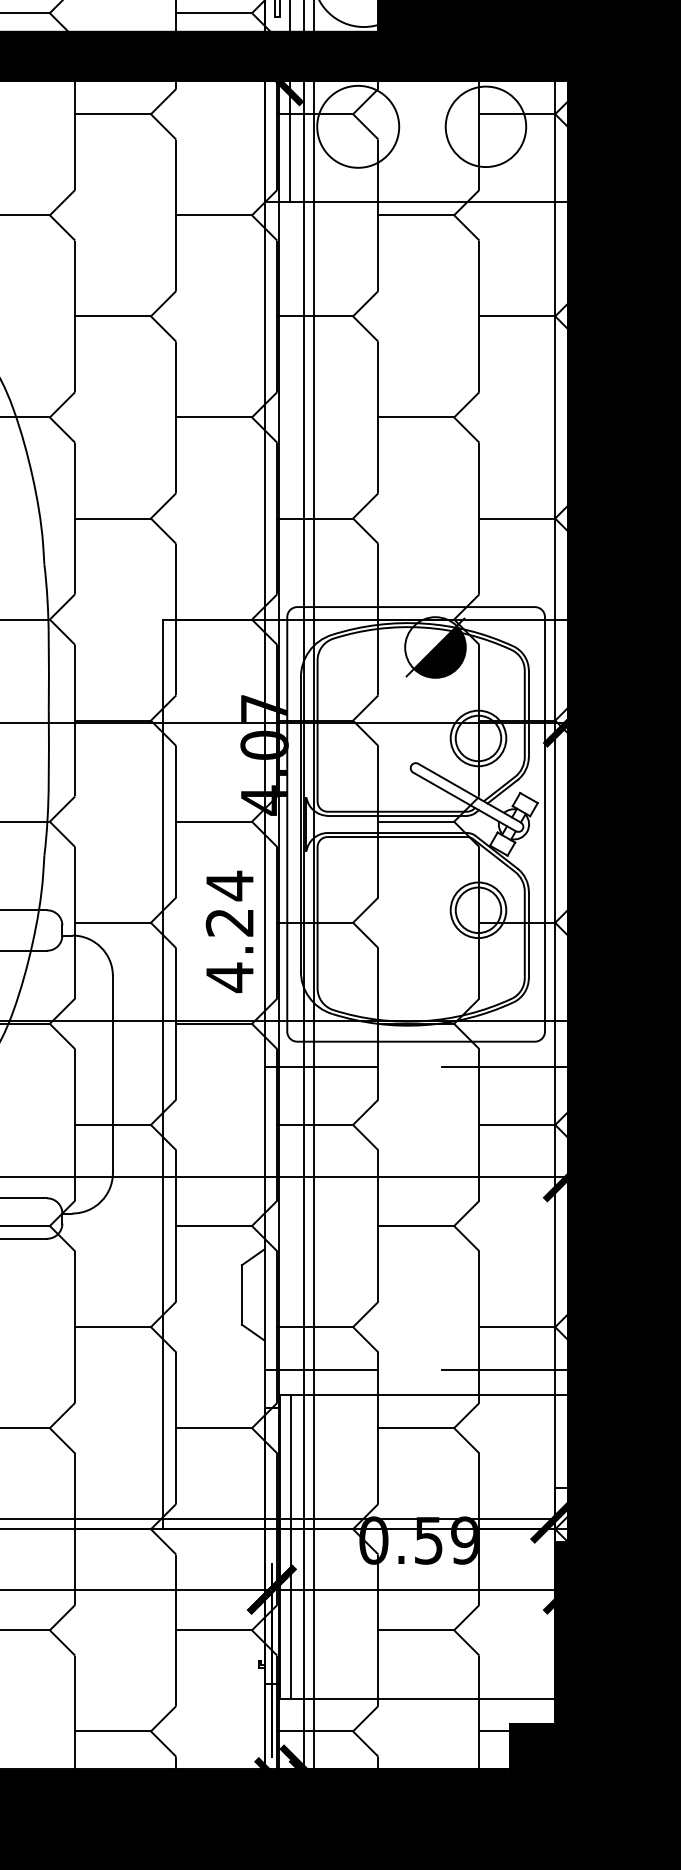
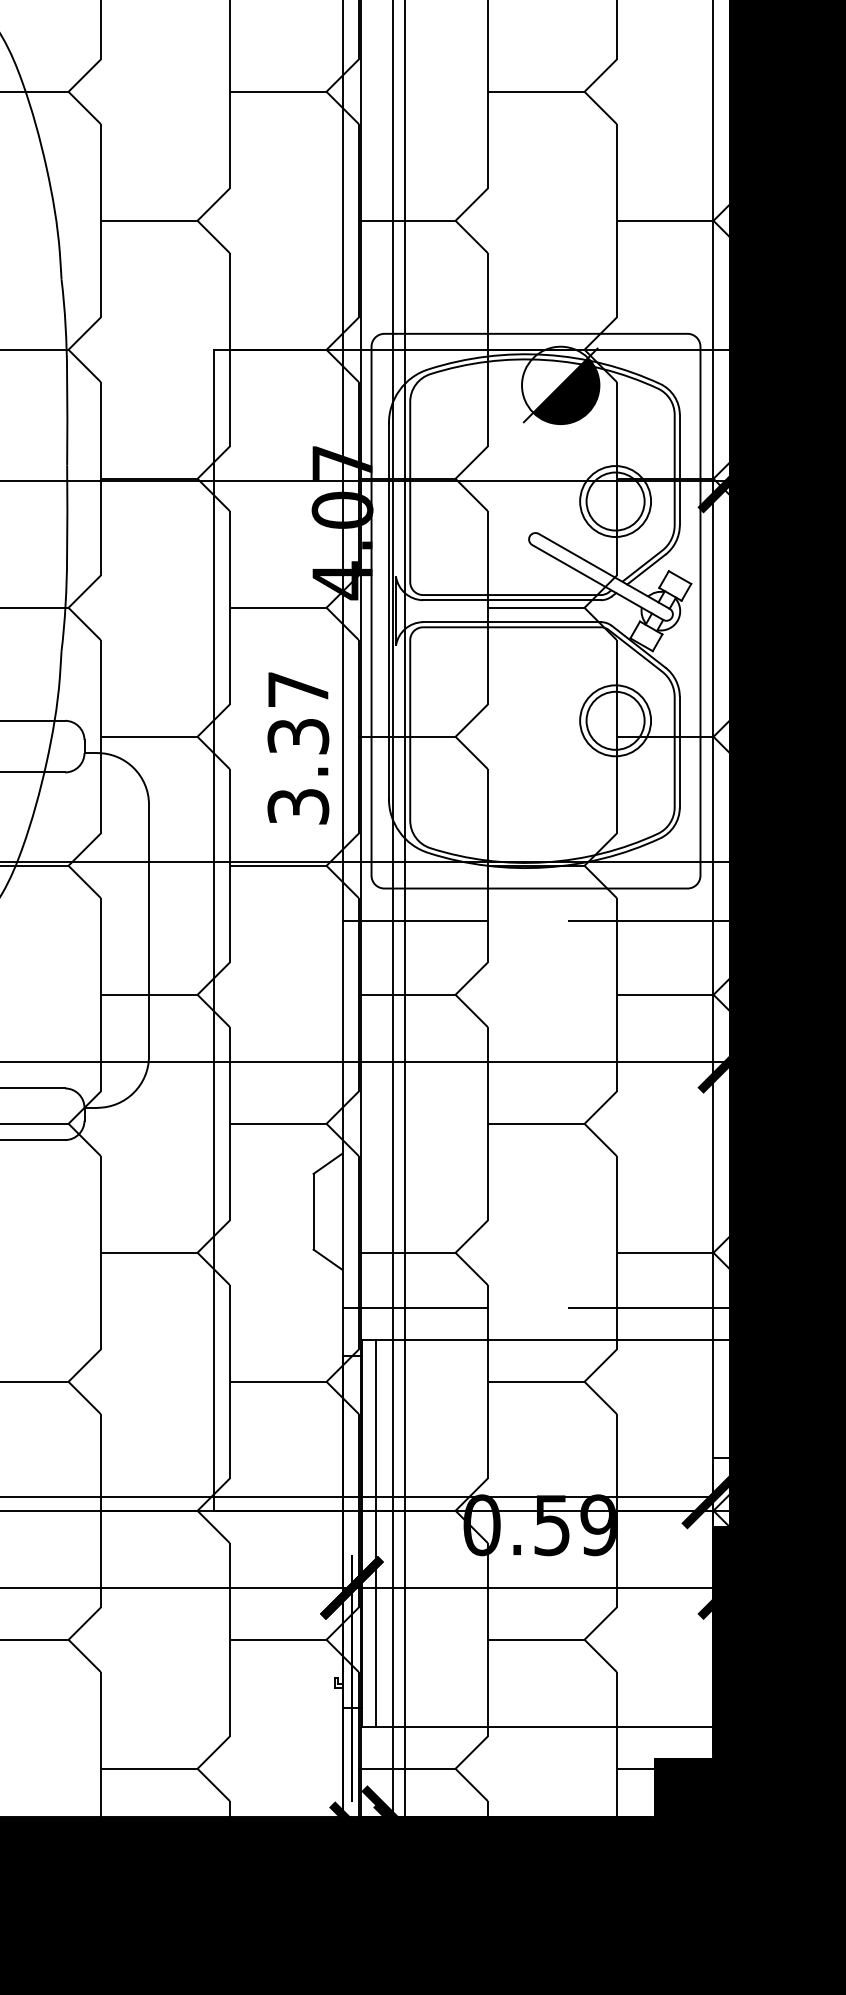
text: (229, 931) -> (297, 747), 4.24 -> 3.37

